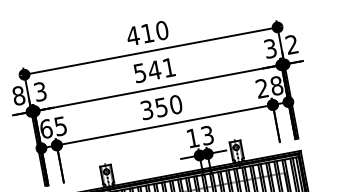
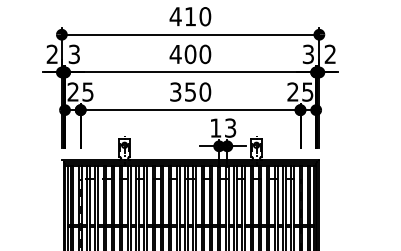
text: (154, 70) -> (190, 54), 541 -> 400
text: (276, 85) -> (307, 91), 28 -> 25
text: (18, 95) -> (52, 54), 8 -> 2
text: (46, 128) -> (73, 91), 65 -> 25

